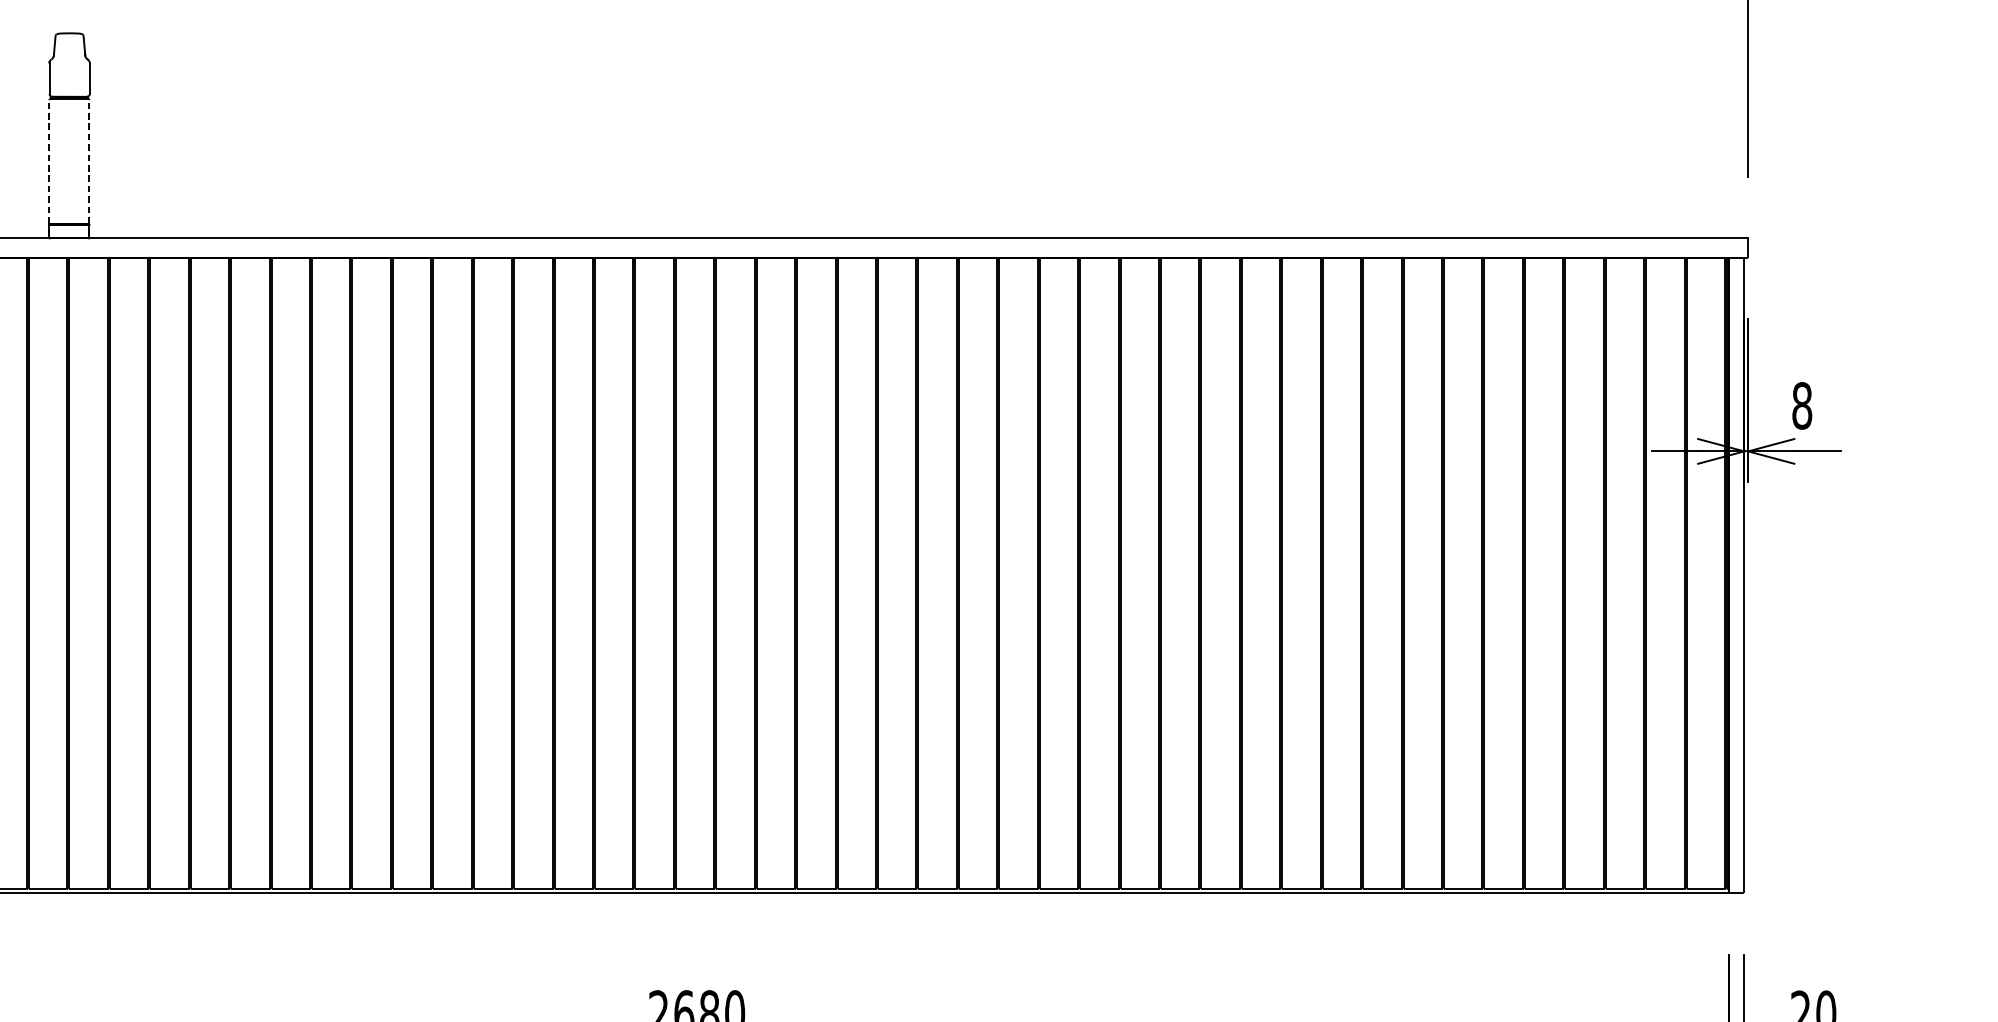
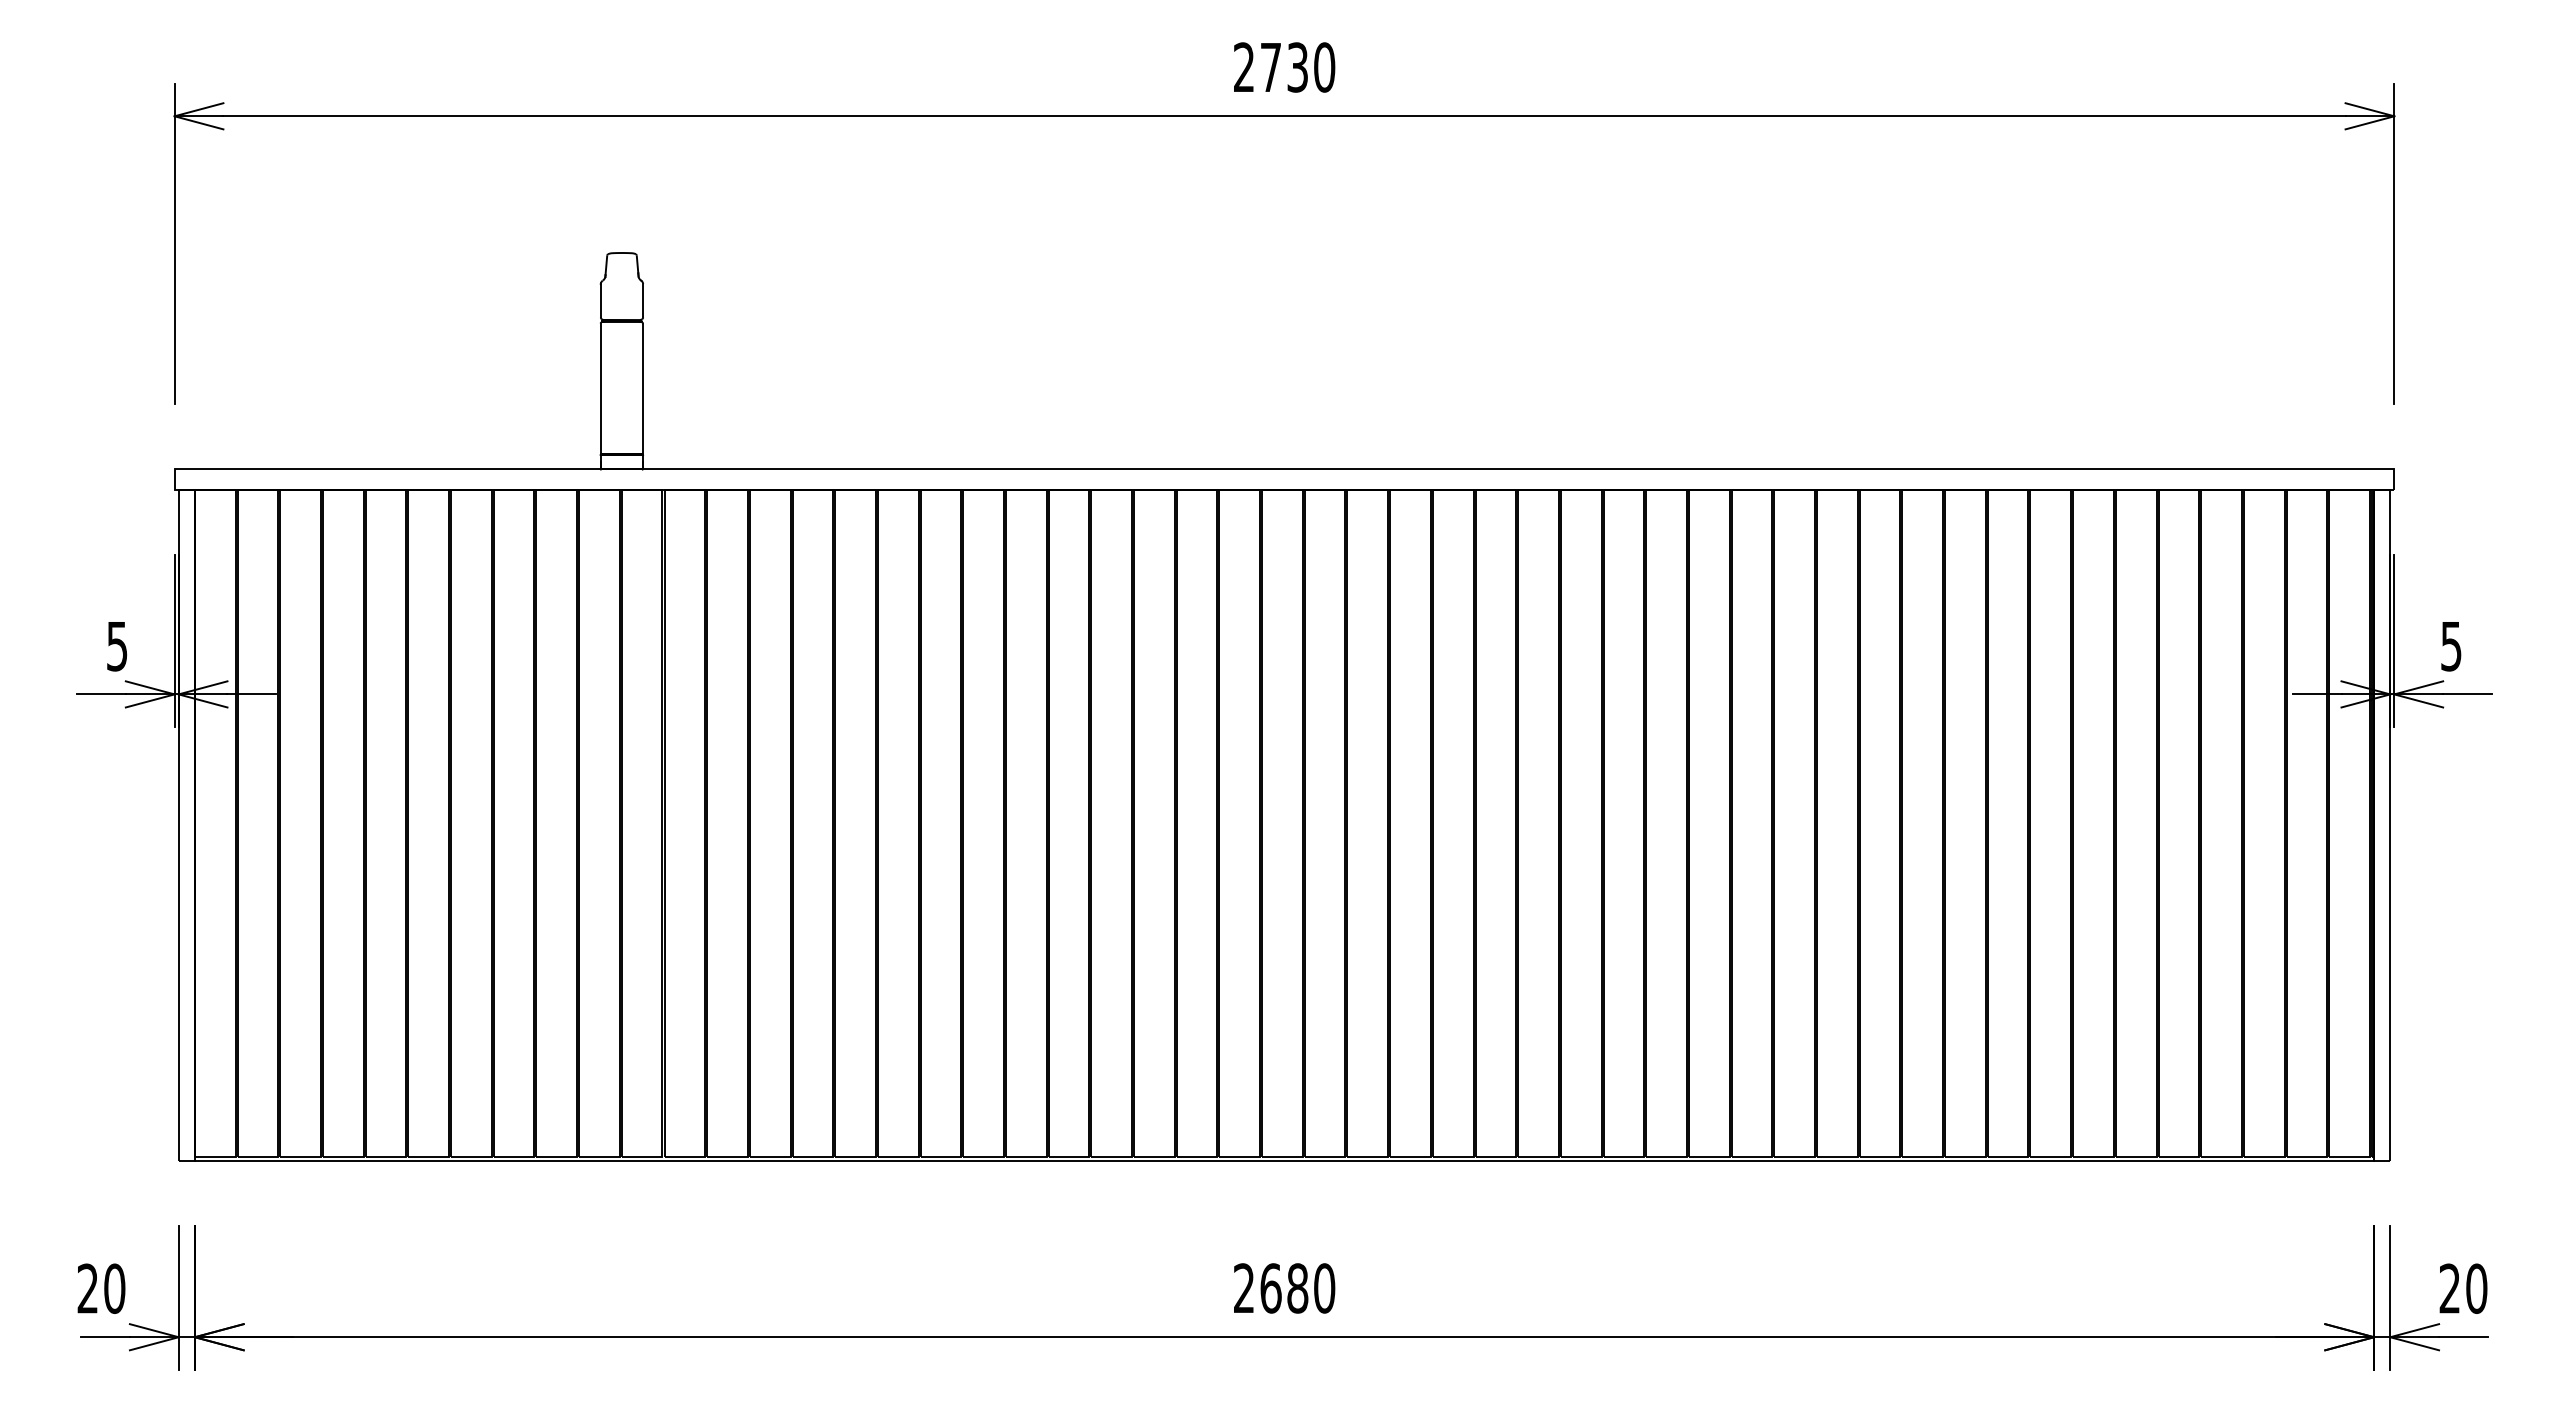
line: (49, 161) -> (600, 388), dashed -> solid
line: (88, 161) -> (642, 388), dashed -> solid
text: (1802, 406) -> (2451, 646), 8 -> 5

